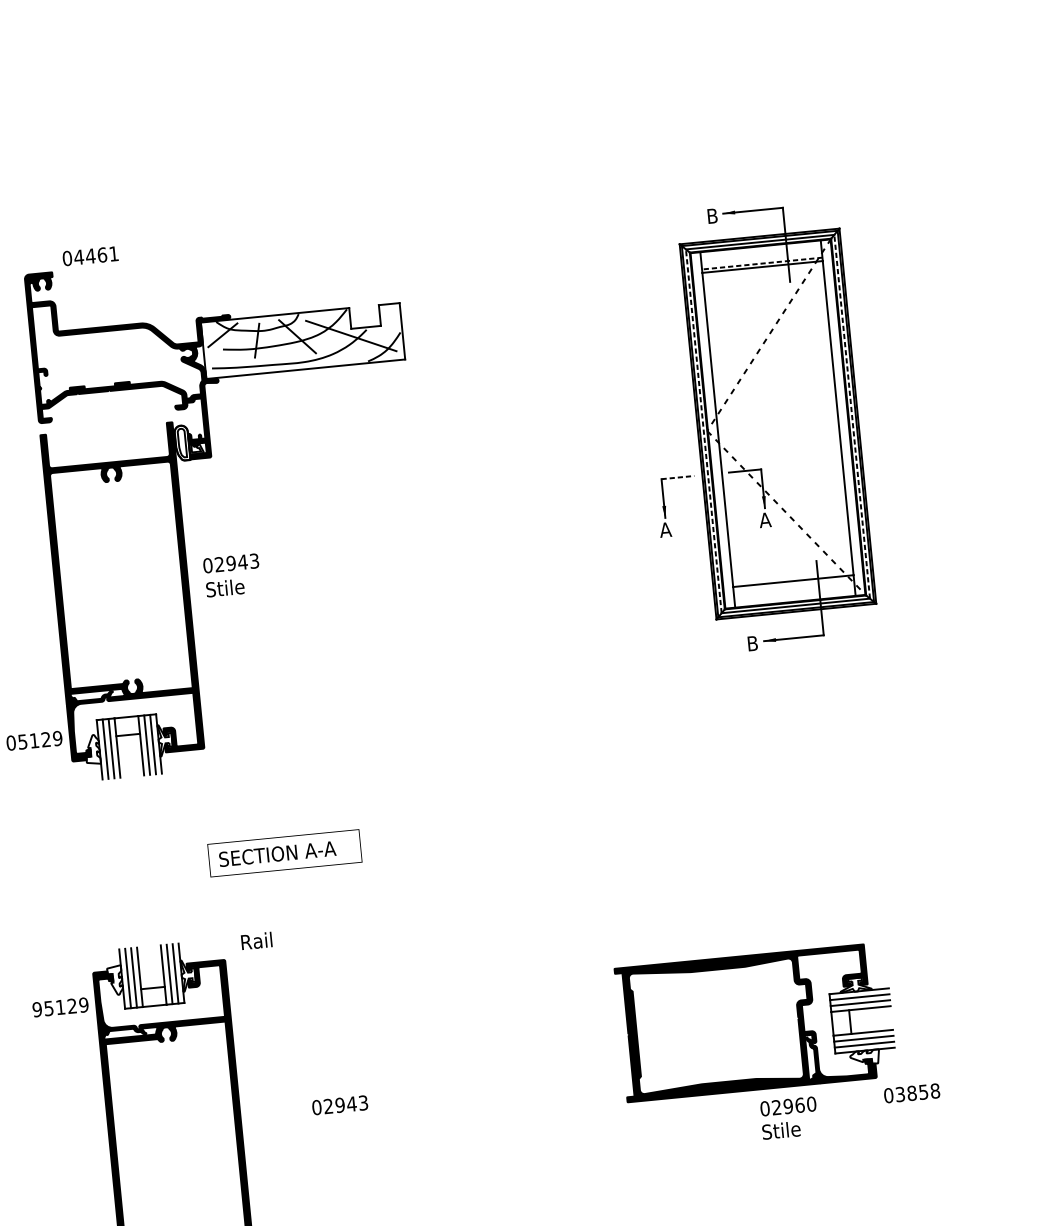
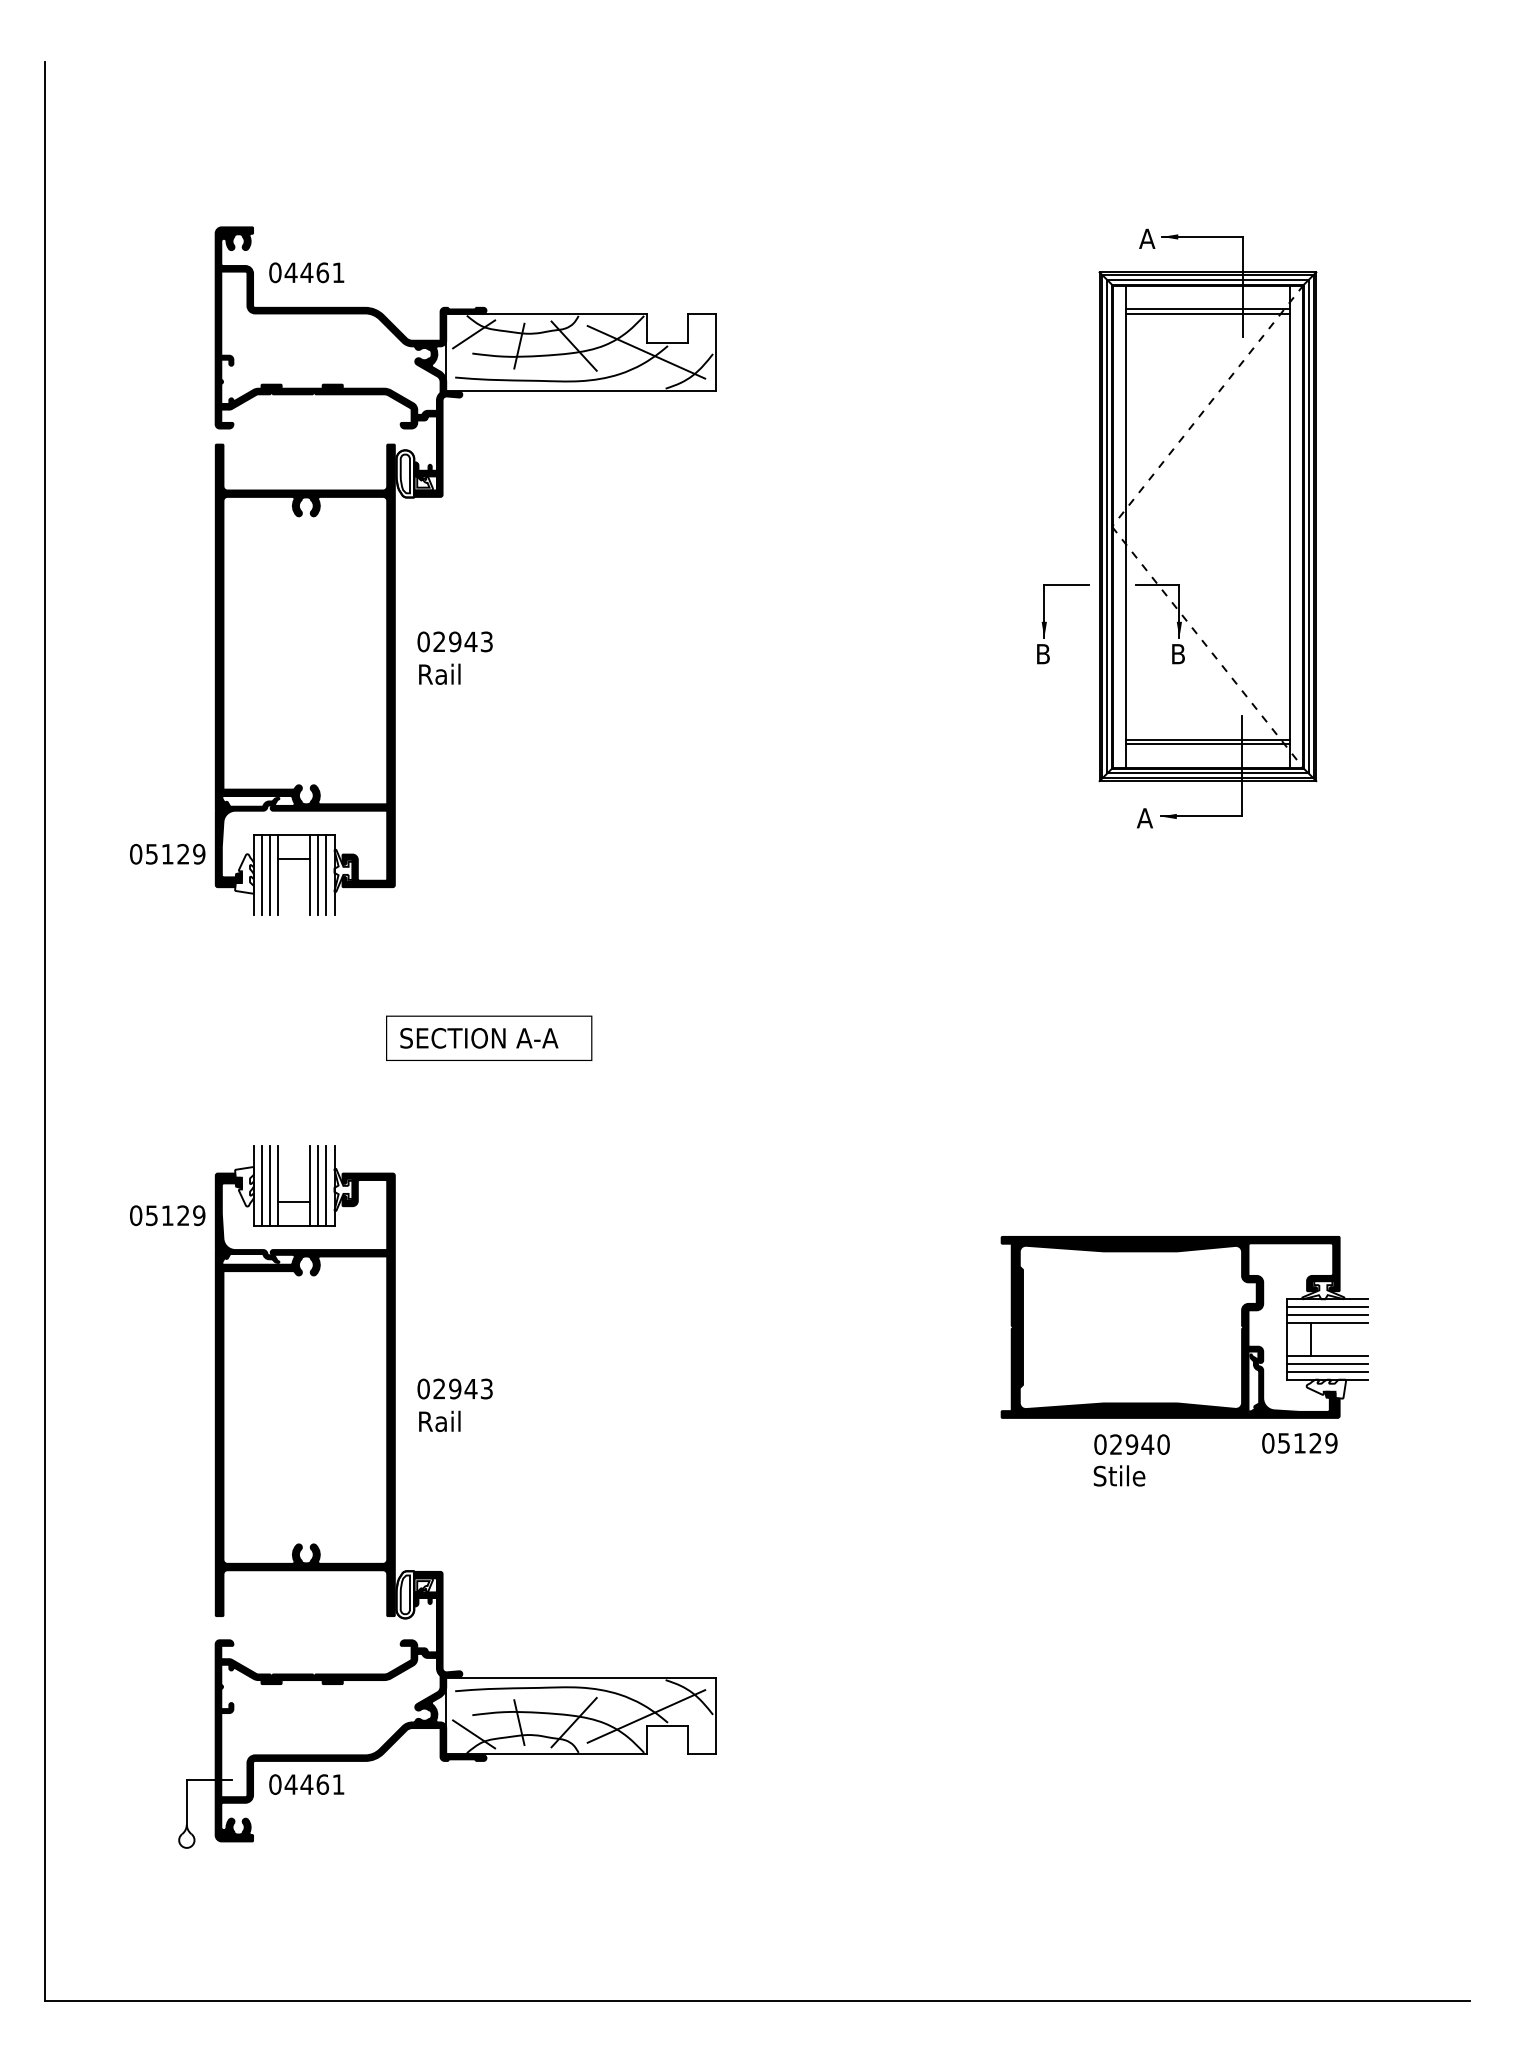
text: (712, 215) -> (1147, 238), B -> A
text: (90, 256) -> (306, 272), moved
line: (761, 263) -> (1207, 309), dashed -> solid
line: (852, 416) -> (1308, 526), dashed -> solid
line: (703, 431) -> (1107, 526), dashed -> solid
line: (678, 477) -> (1067, 585), dashed -> solid
text: (765, 520) -> (1178, 654), A -> B
text: (665, 530) -> (1043, 654), A -> B
line: (793, 584) -> (1207, 744), added
text: (224, 587) -> (443, 673), Stile -> Rail
text: (752, 643) -> (1144, 818), B -> A
text: (256, 940) -> (439, 1420), moved
text: (36, 1009) -> (135, 1215), 95129 -> 05129
part: (755, 1022) -> (1184, 1327), moved
text: (917, 1092) -> (1307, 1443), 03858 -> 05129
text: (339, 1104) -> (454, 1388), moved
text: (799, 1105) -> (1147, 1444), 02960 -> 02940

